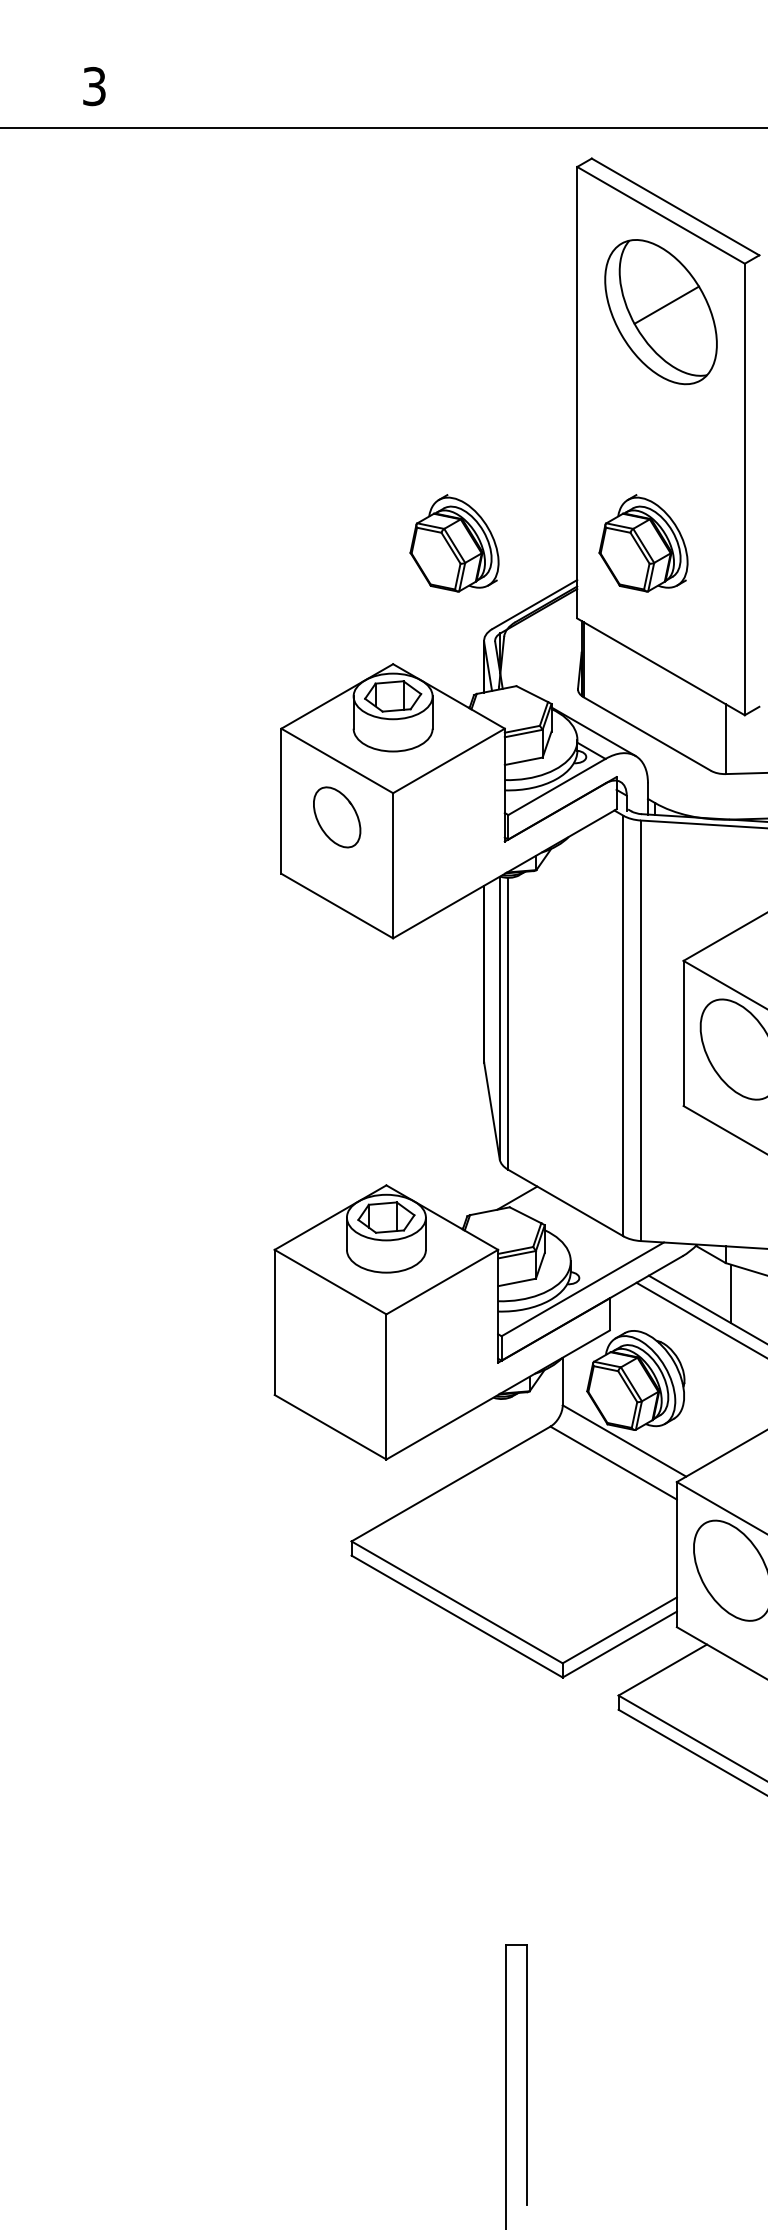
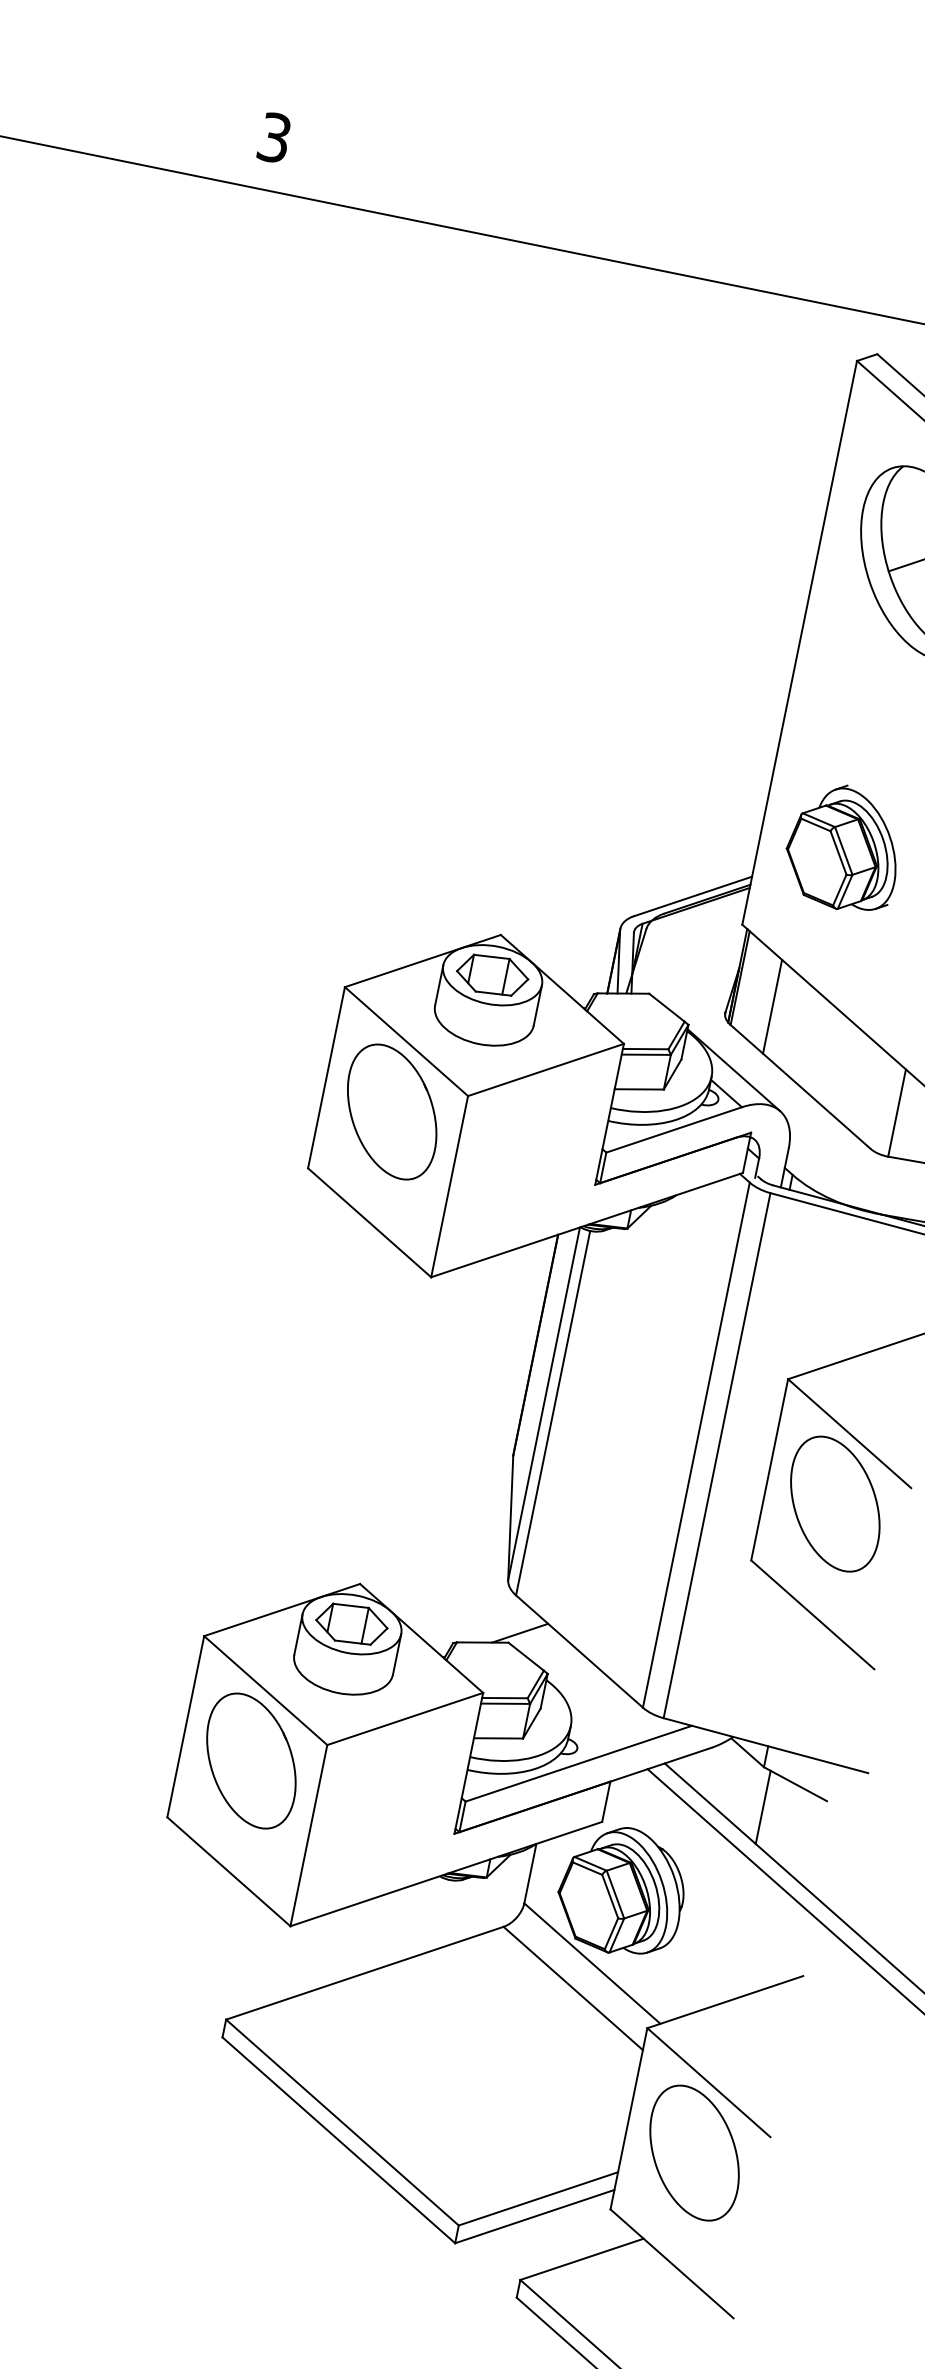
part: (454, 543) -> (608, 799), removed
line: (613, 676) -> (772, 1006), added
part: (336, 817) -> (391, 1112), size x1.67
part: (330, 1338) -> (251, 1760), added

